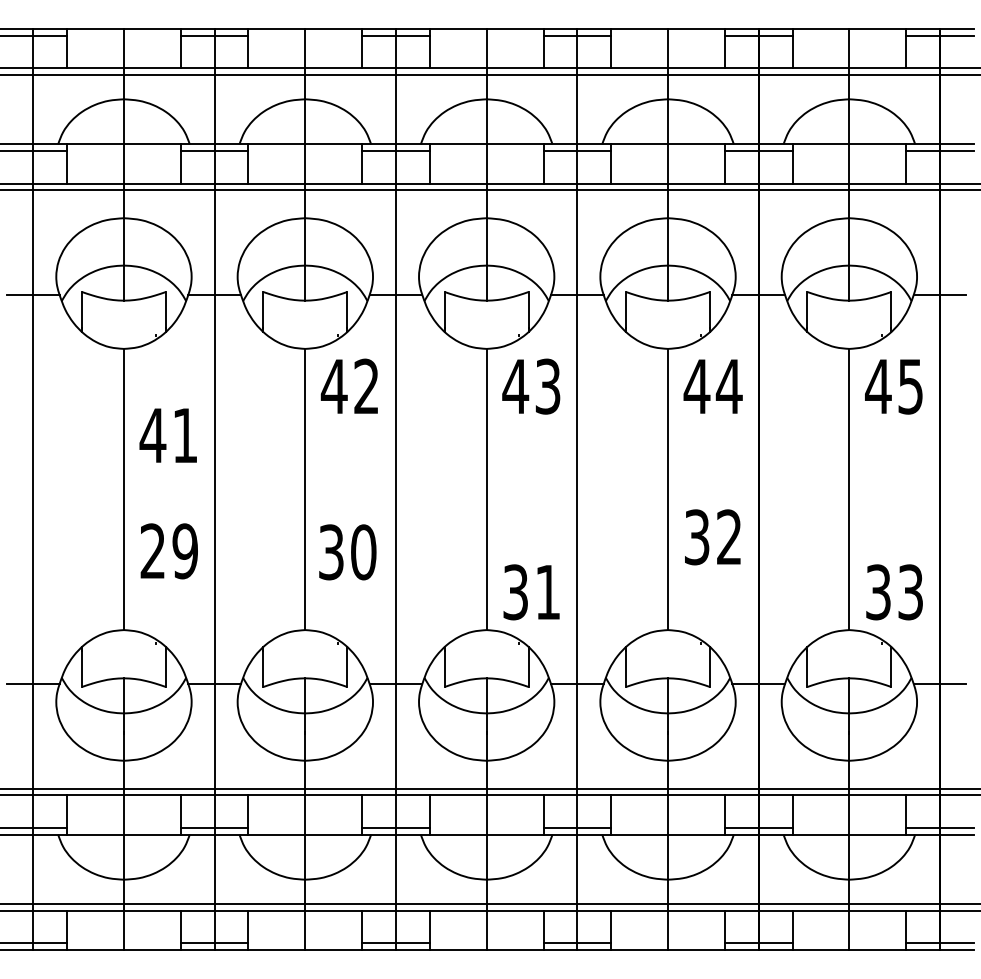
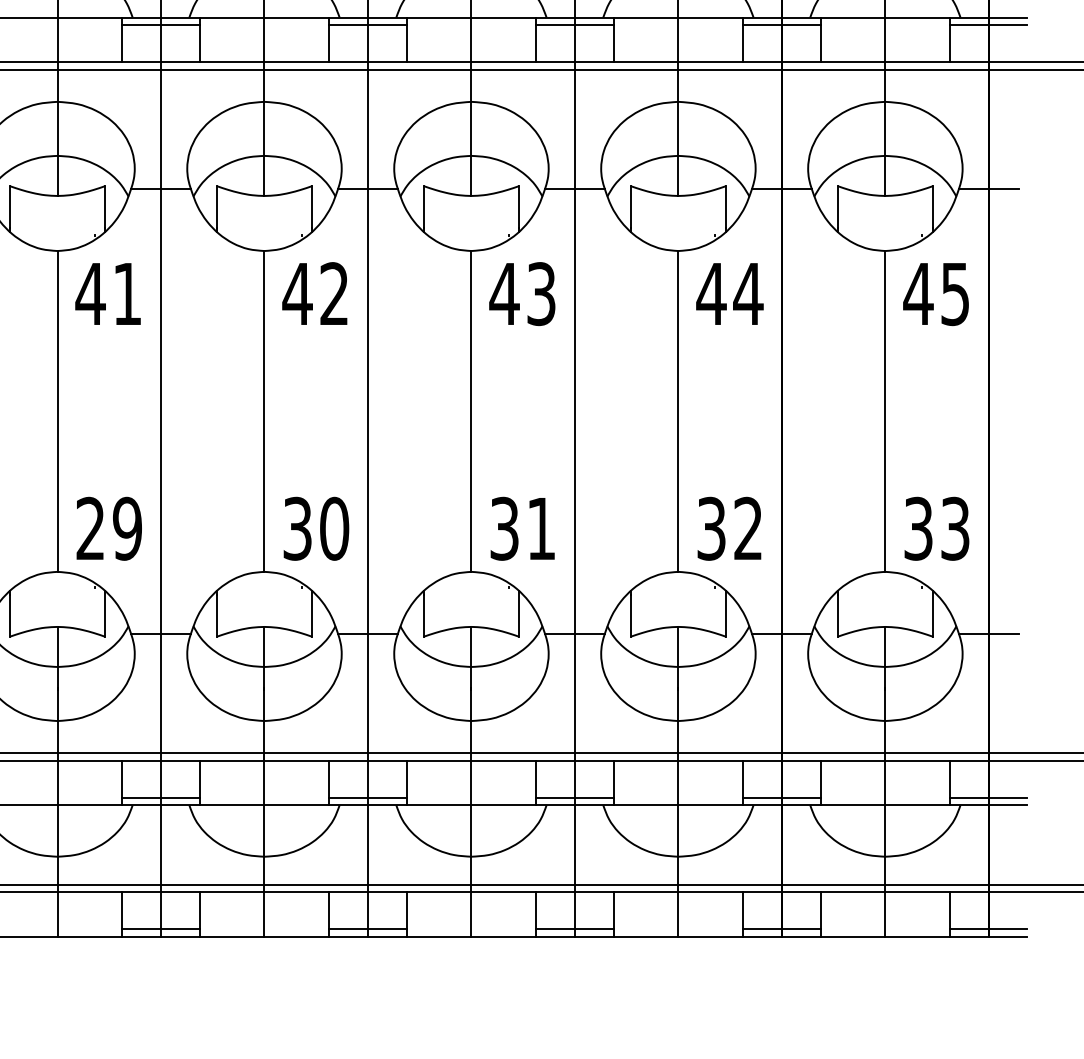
text: (167, 435) -> (107, 293), moved
text: (712, 537) -> (729, 528), moved
text: (168, 551) -> (108, 528), moved
text: (347, 552) -> (316, 528), moved

